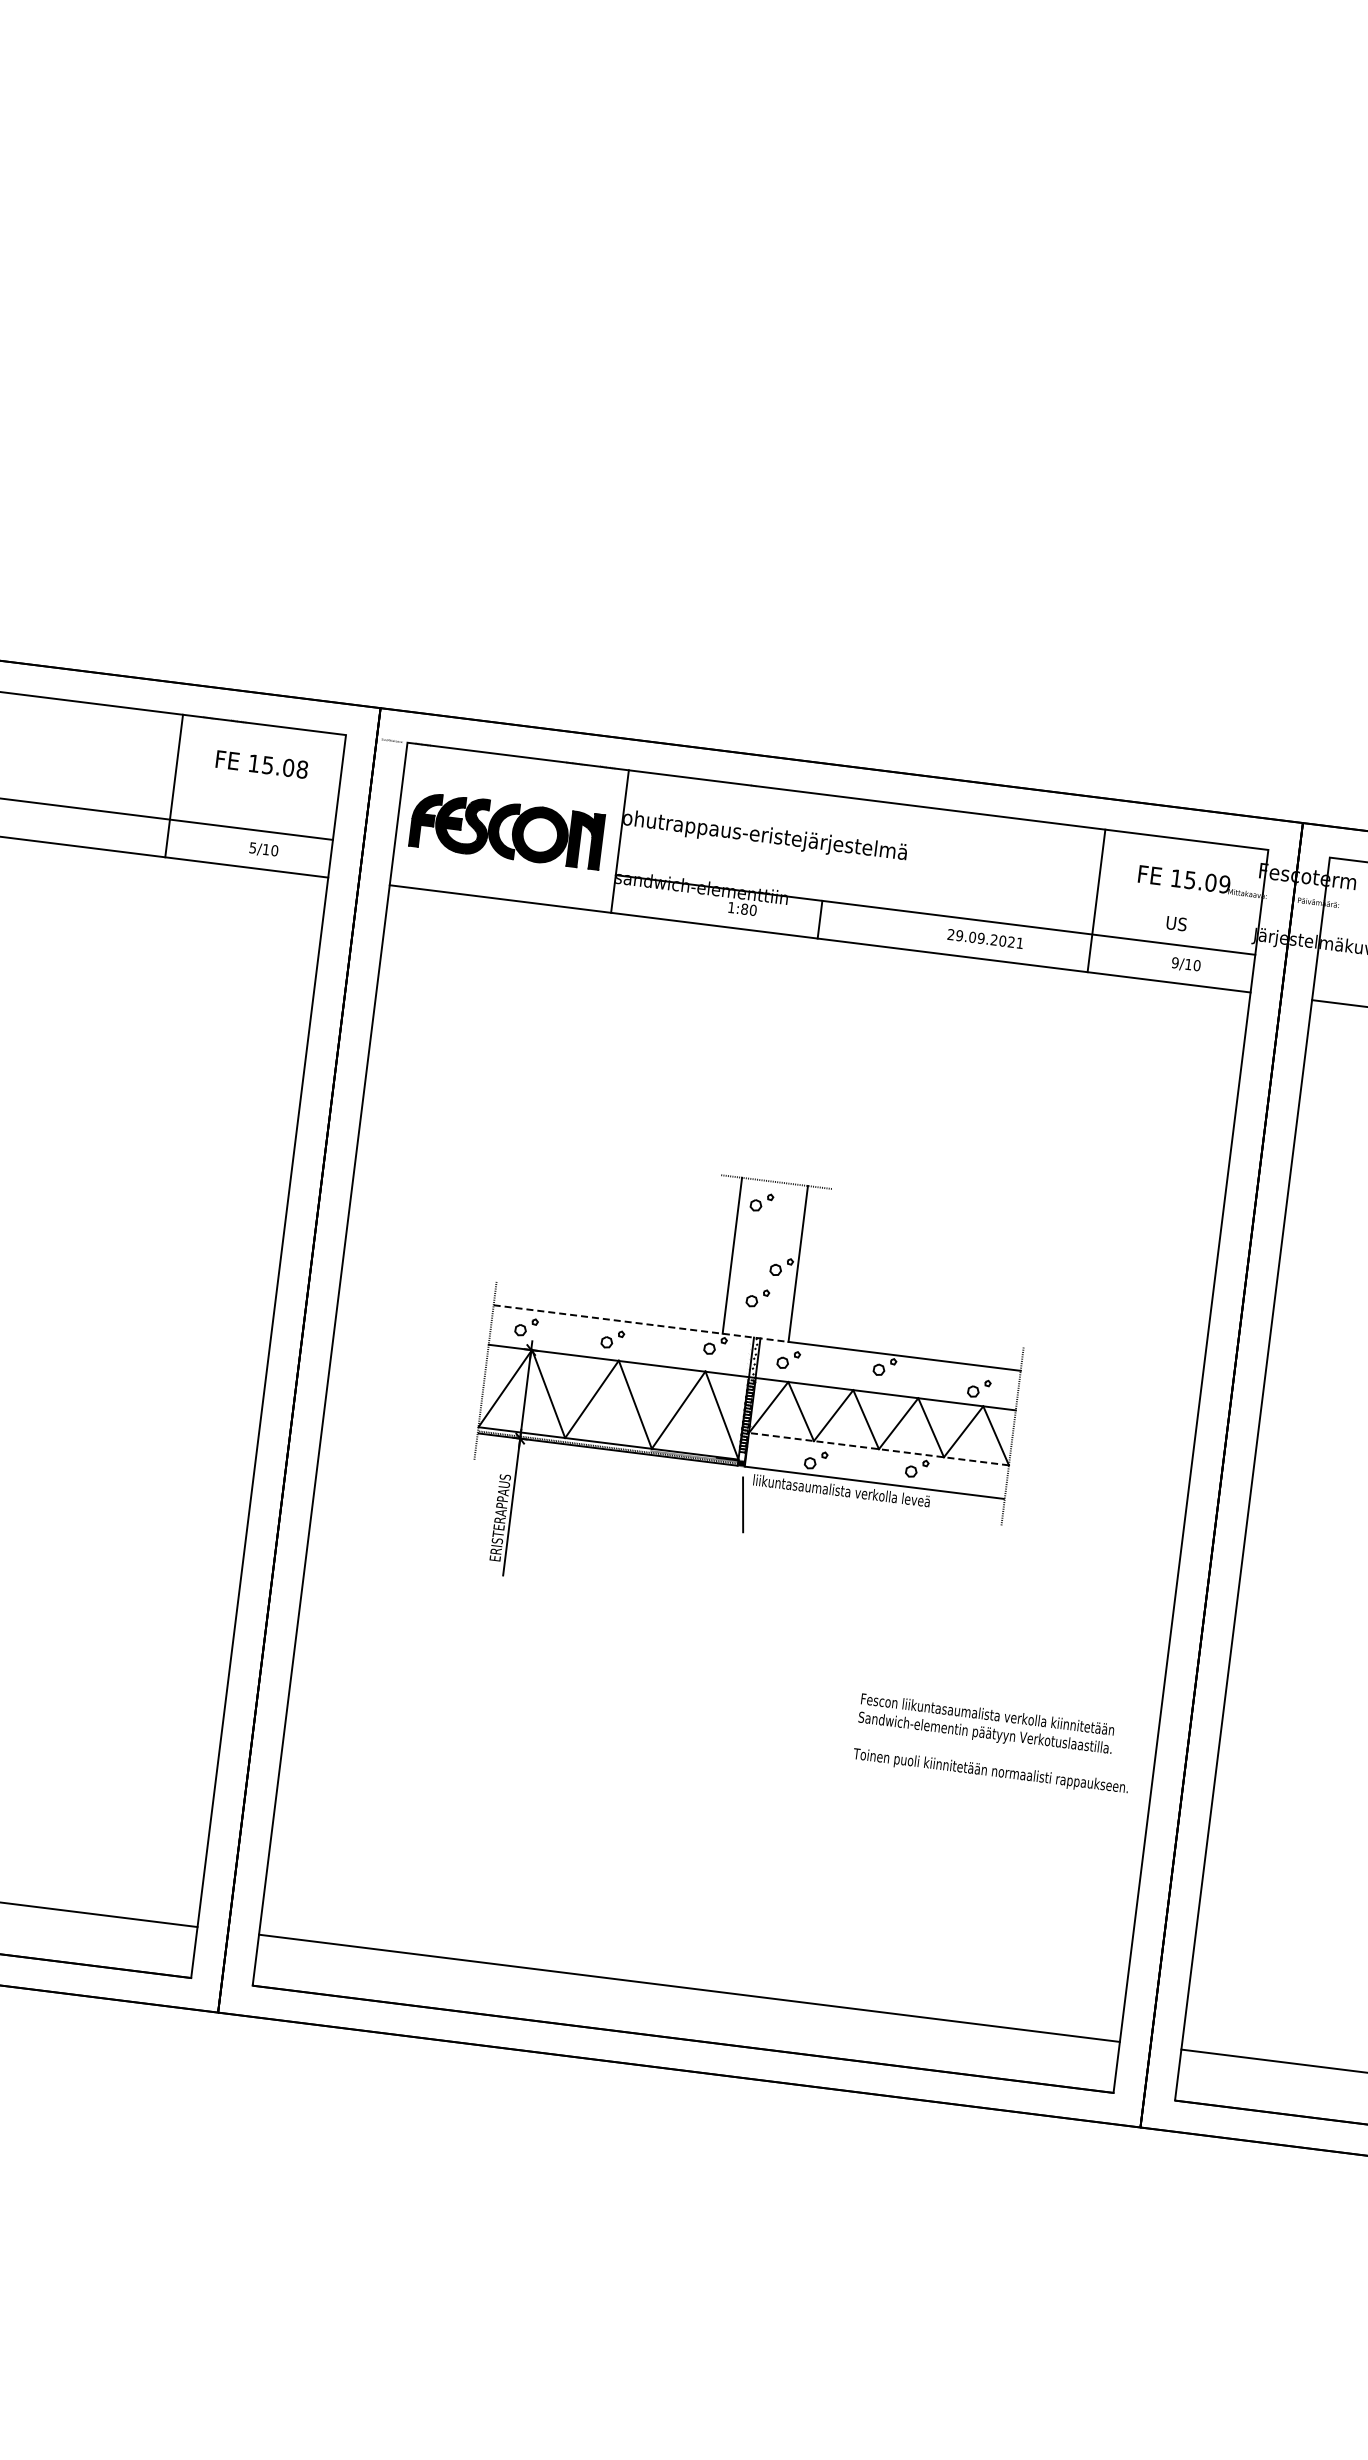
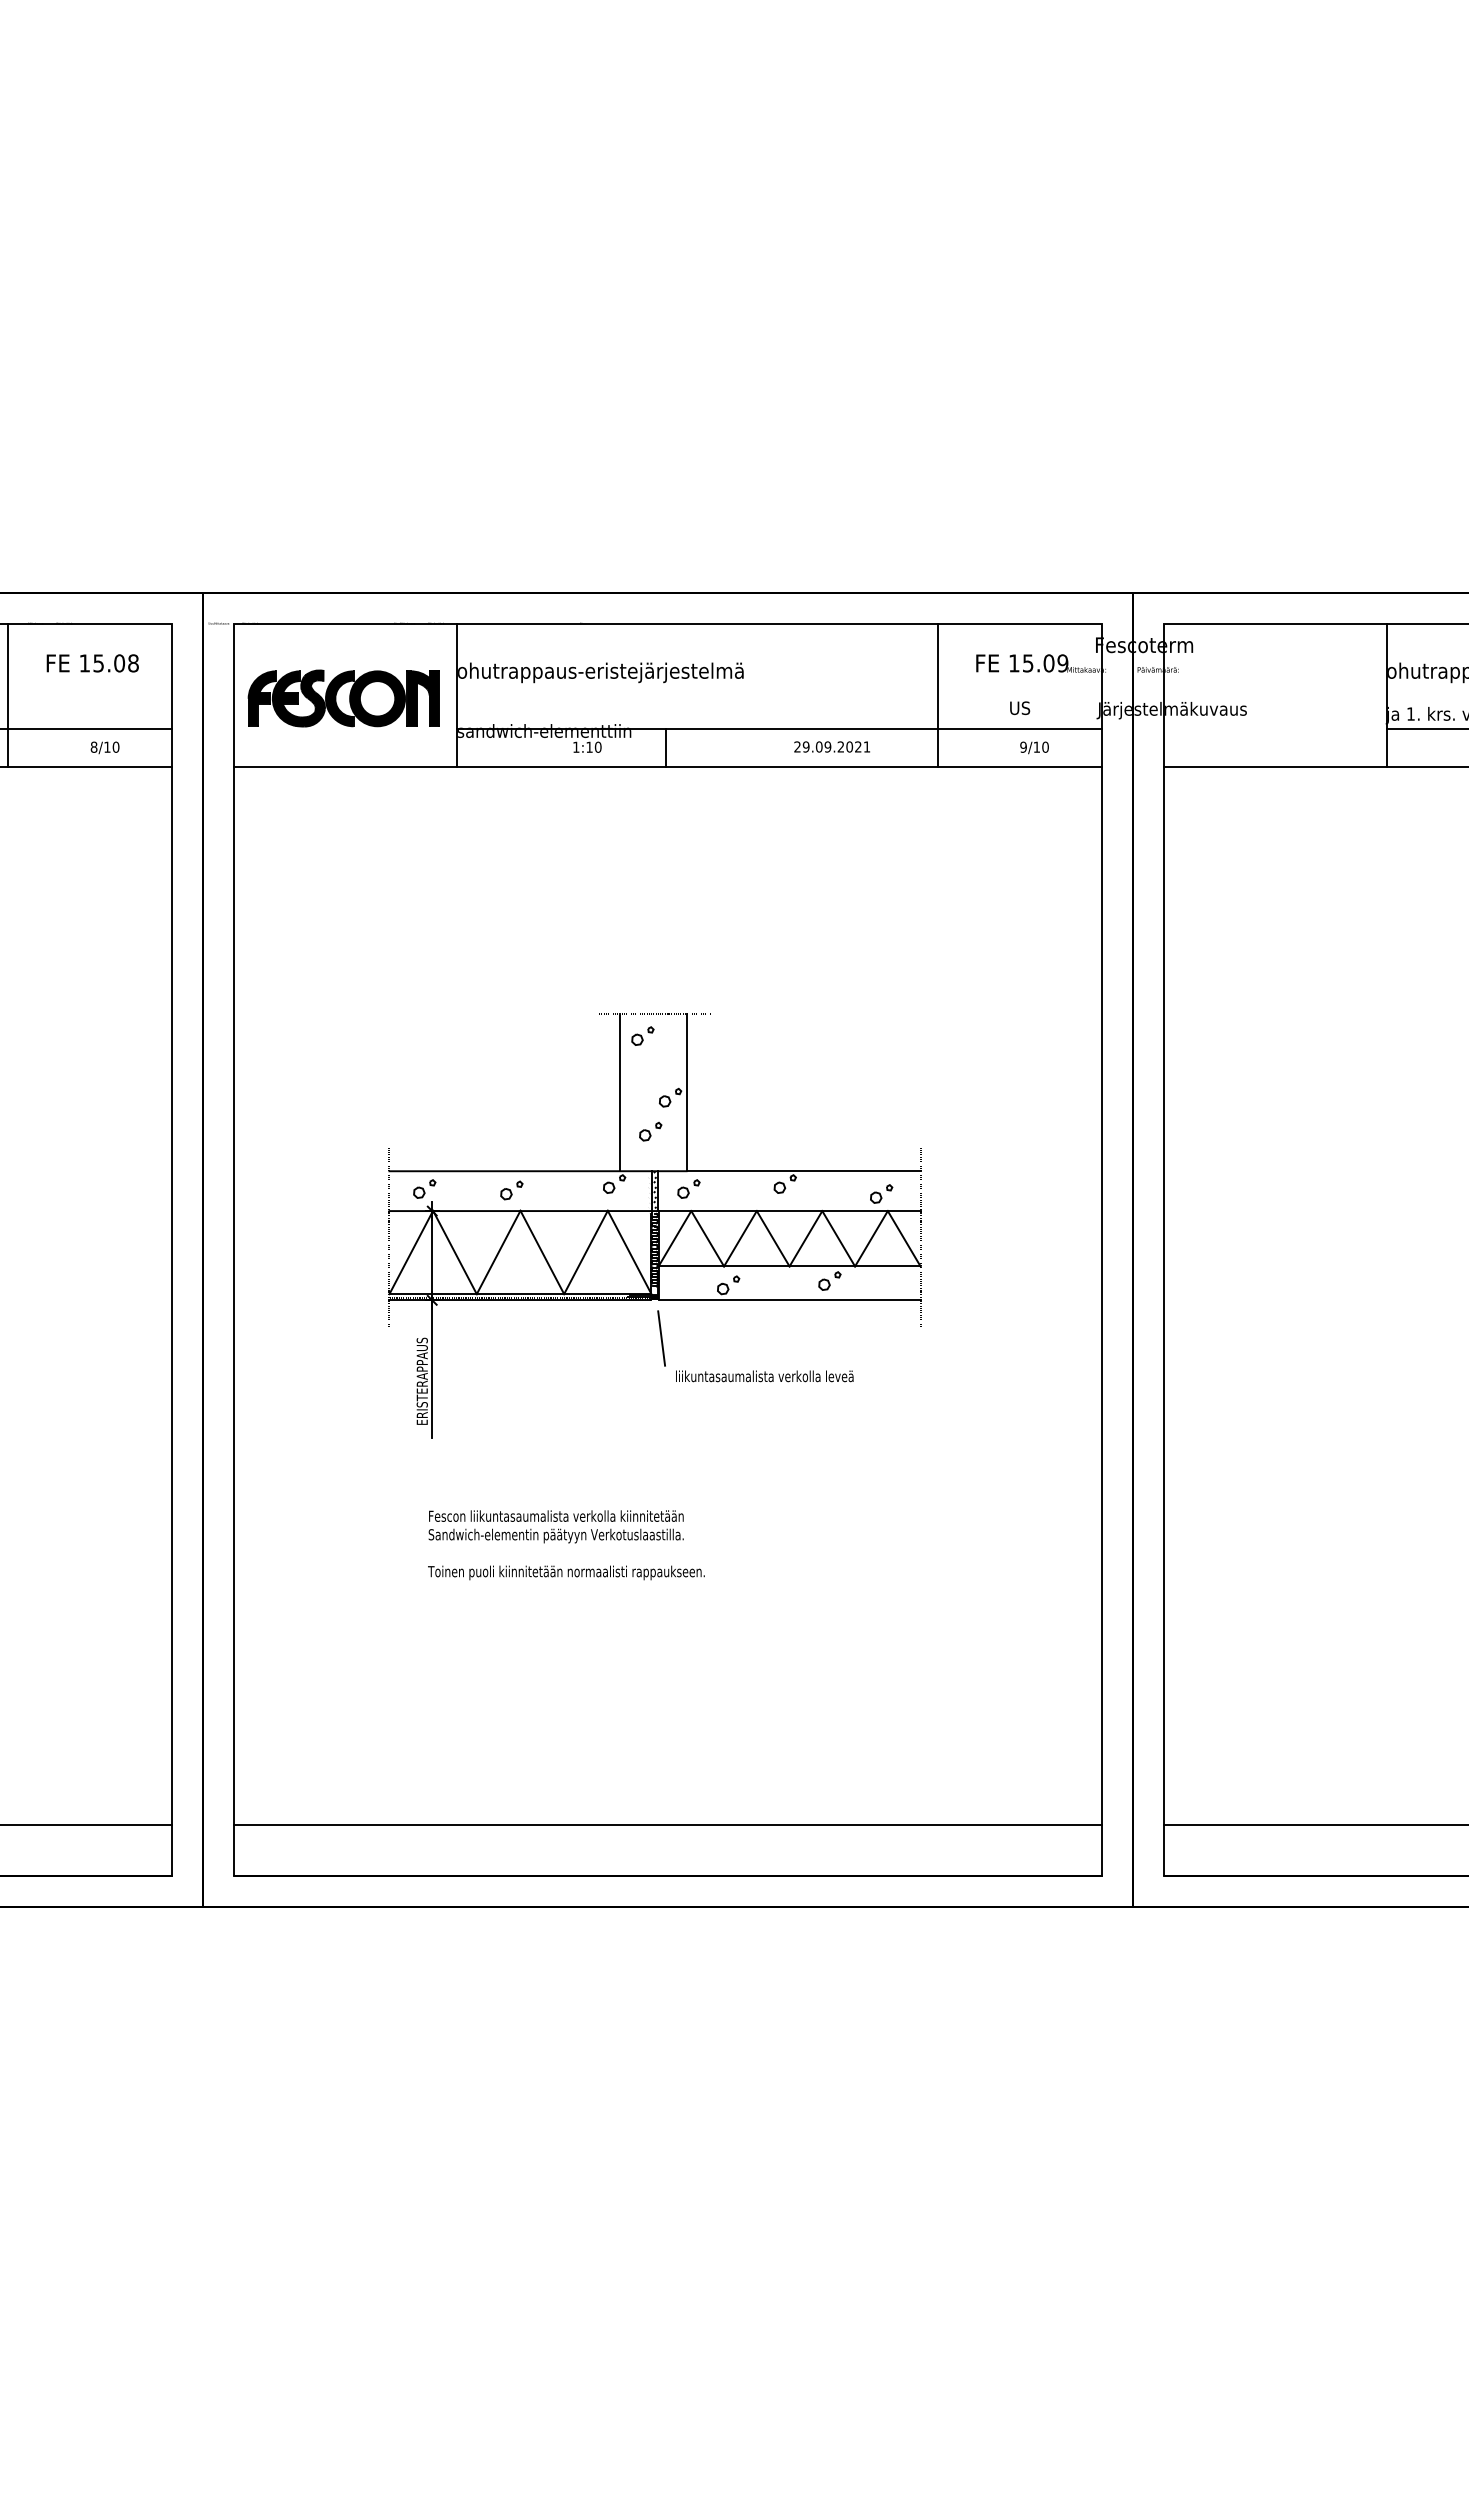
text: (252, 847) -> (93, 746), 5/10 -> 8/10
text: (744, 908) -> (589, 746), 1:80 -> 1:10
line: (641, 1323) -> (538, 1171), dashed -> solid
line: (878, 1449) -> (789, 1266), dashed -> solid
text: (841, 1490) -> (764, 1376), moved
text: (994, 1744) -> (566, 1545), moved

